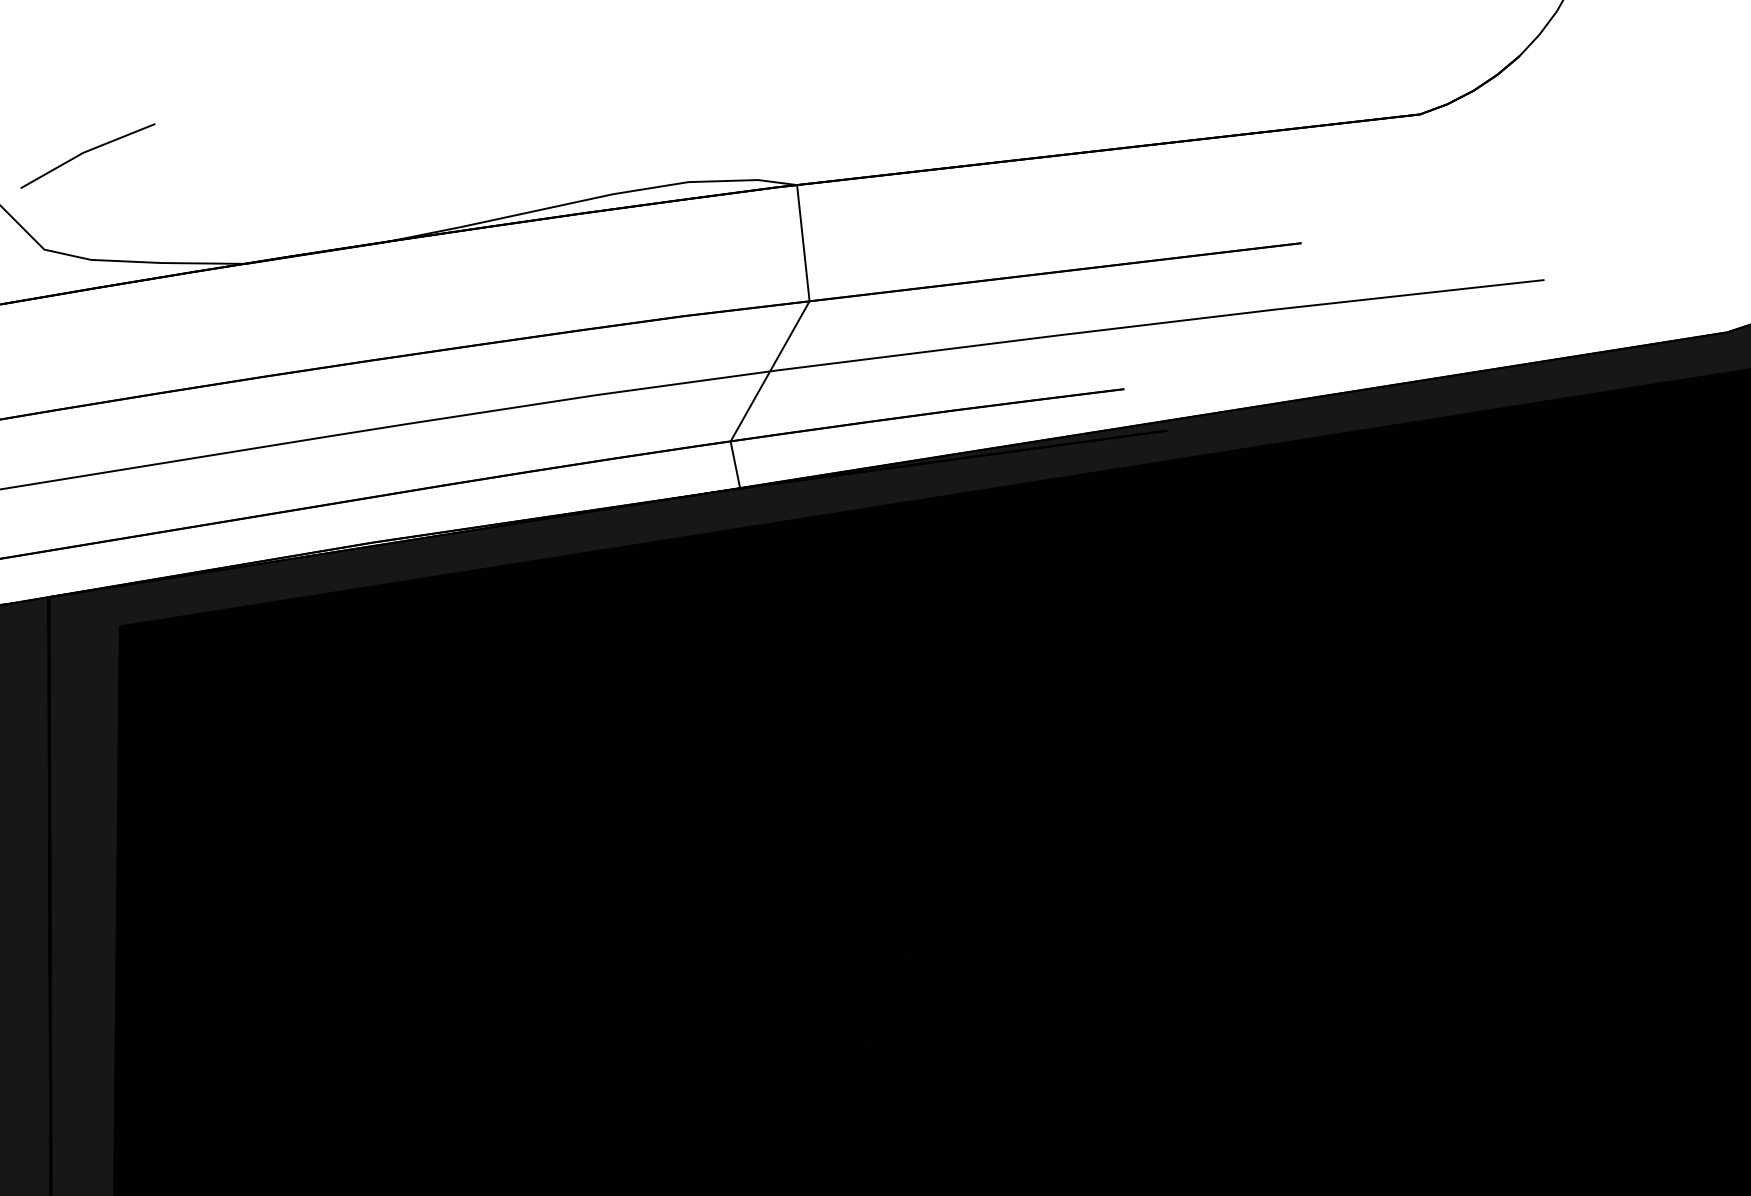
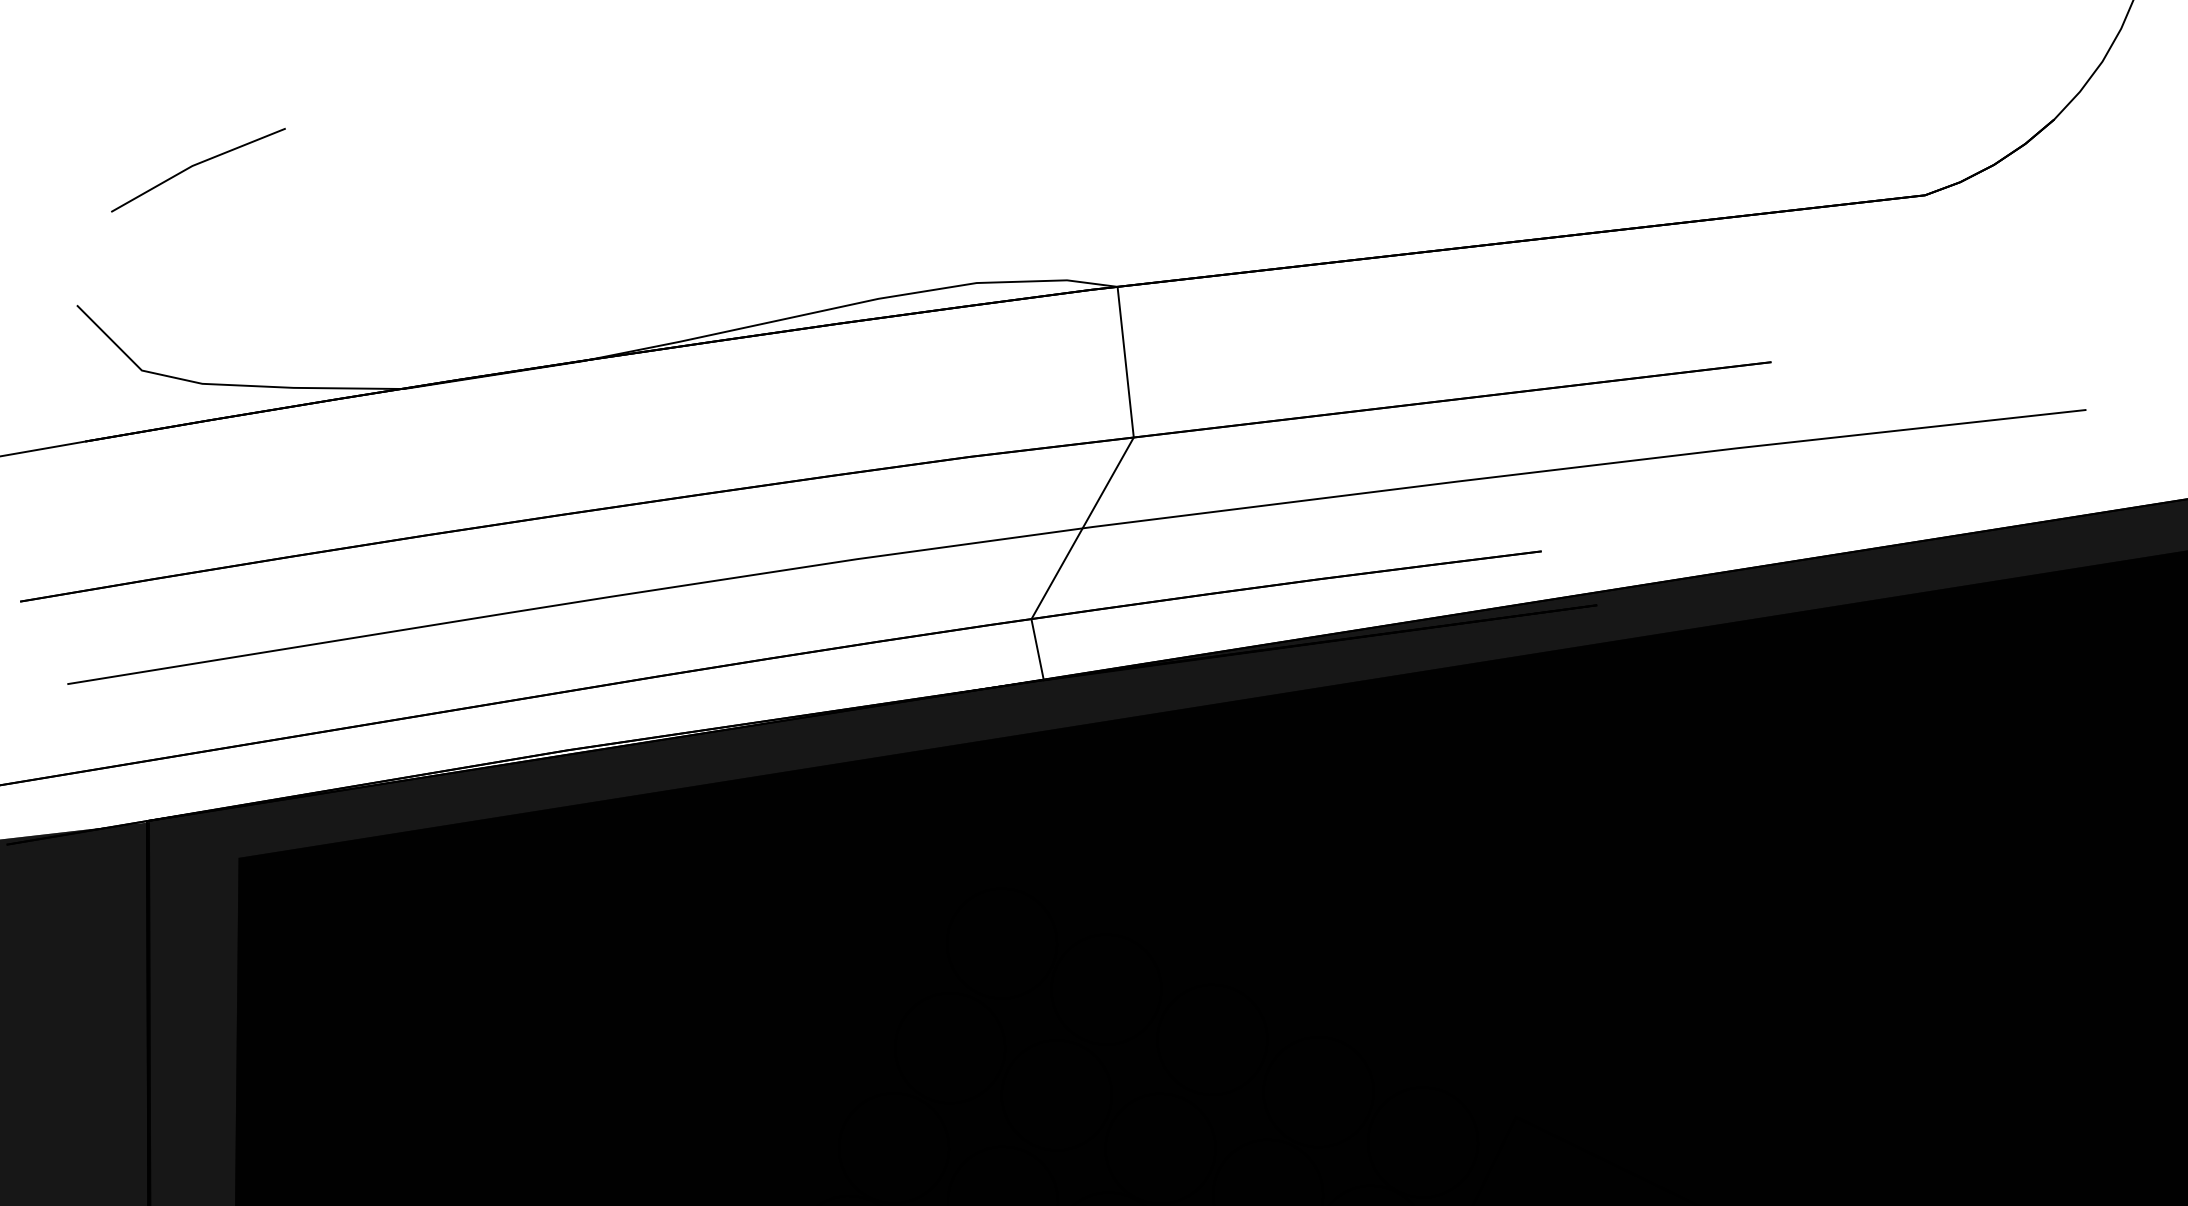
line: (87, 152) -> (197, 165), moved

